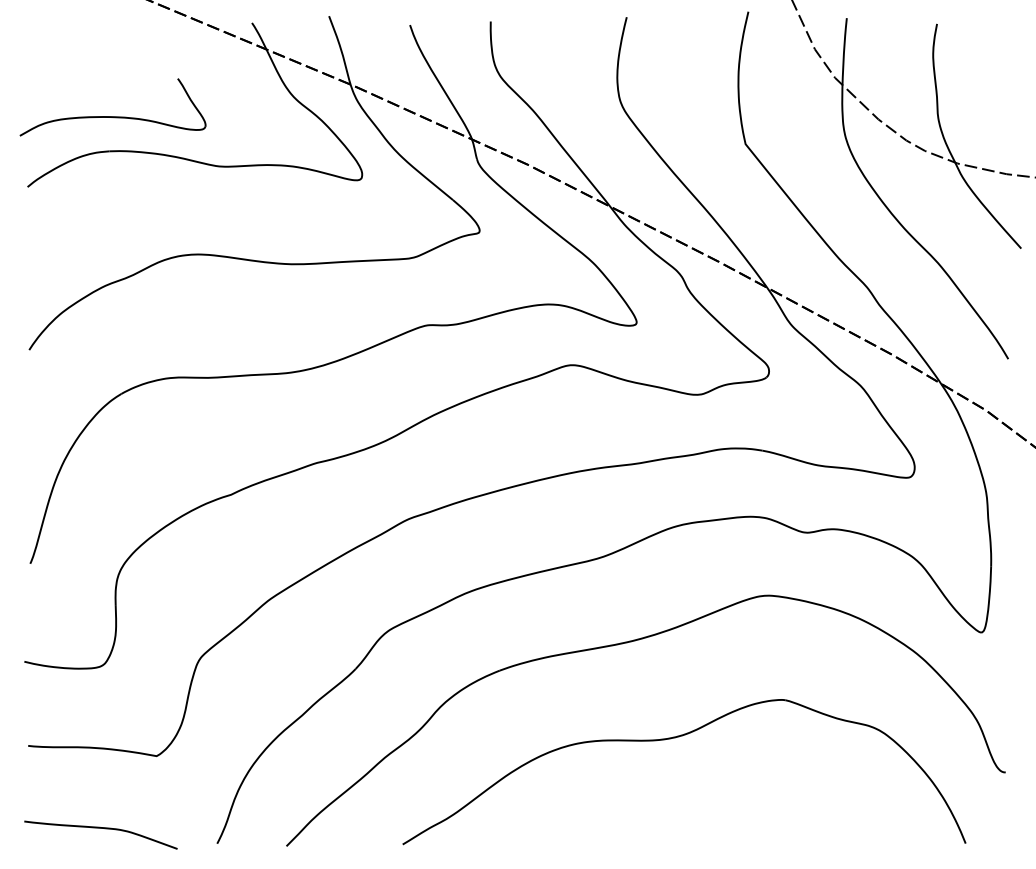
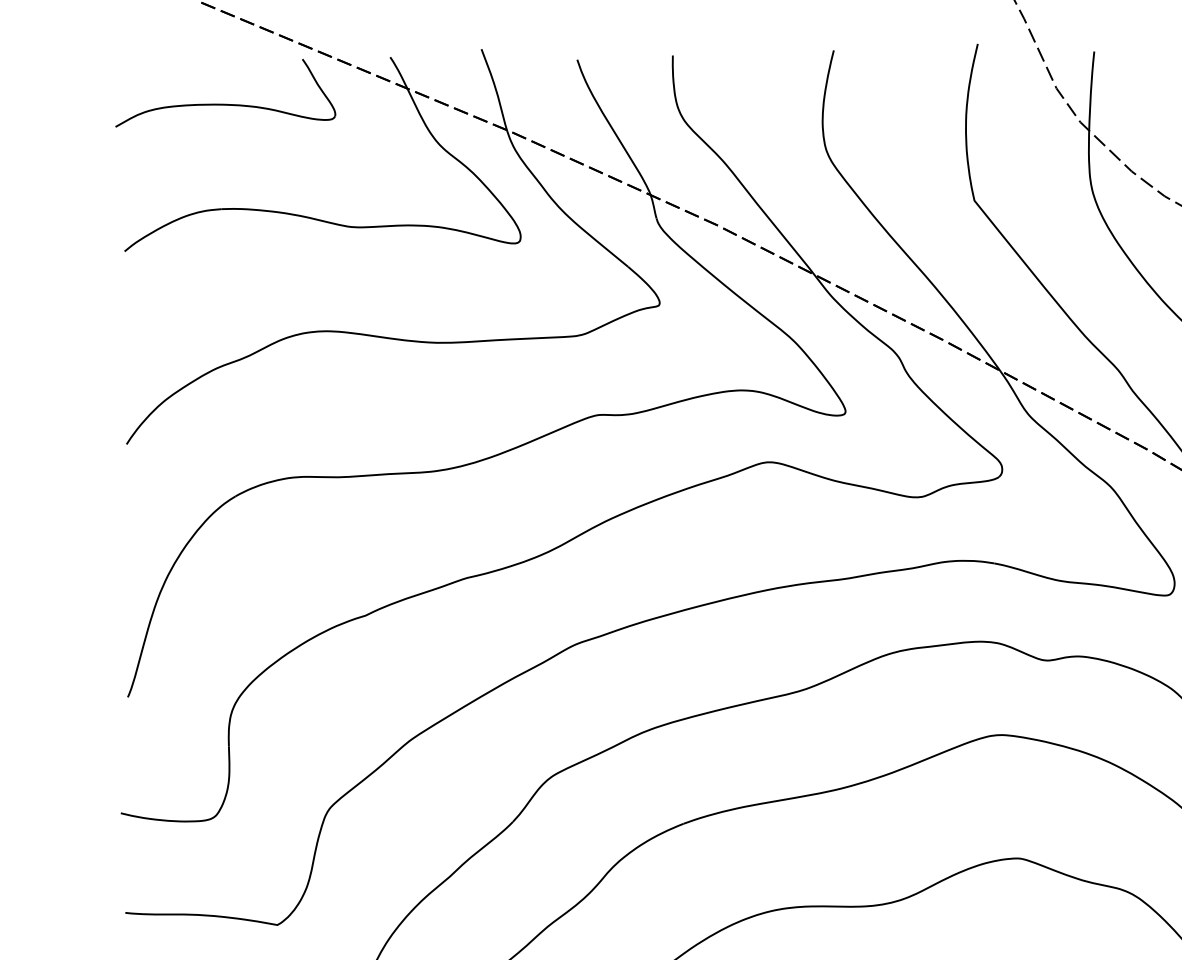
part: (112, 116) -> (225, 104), moved

